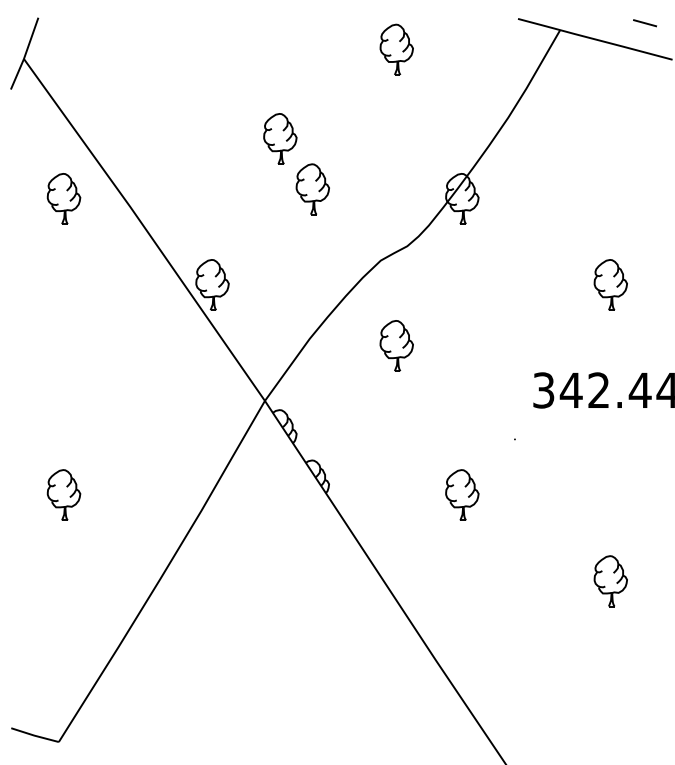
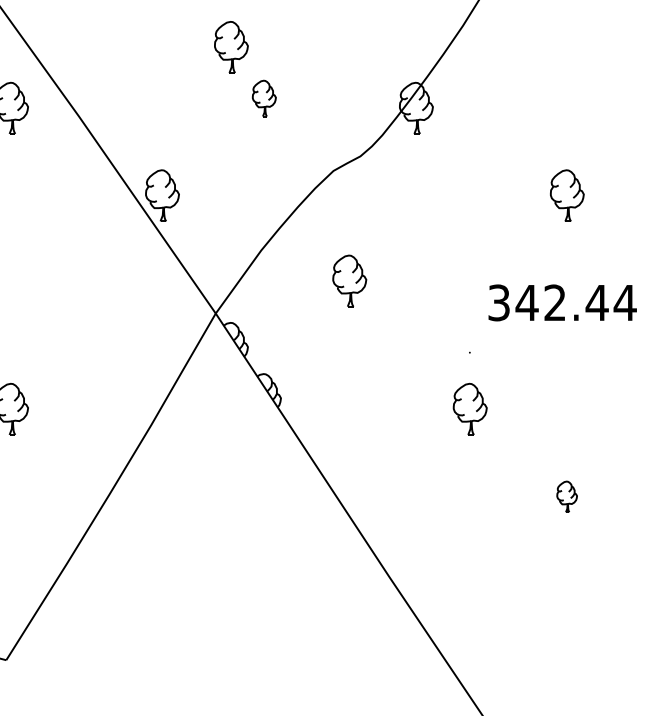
part: (312, 189) -> (264, 98), size x0.7
part: (396, 345) -> (349, 280), moved
part: (462, 494) -> (470, 408), moved
part: (610, 581) -> (566, 497), size x0.6

